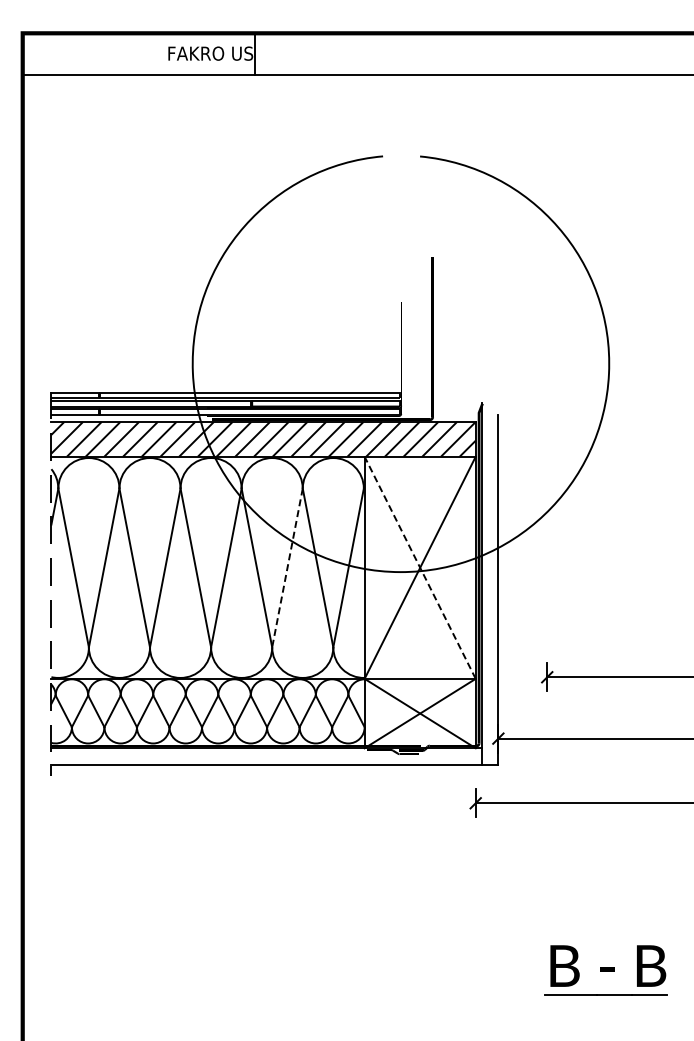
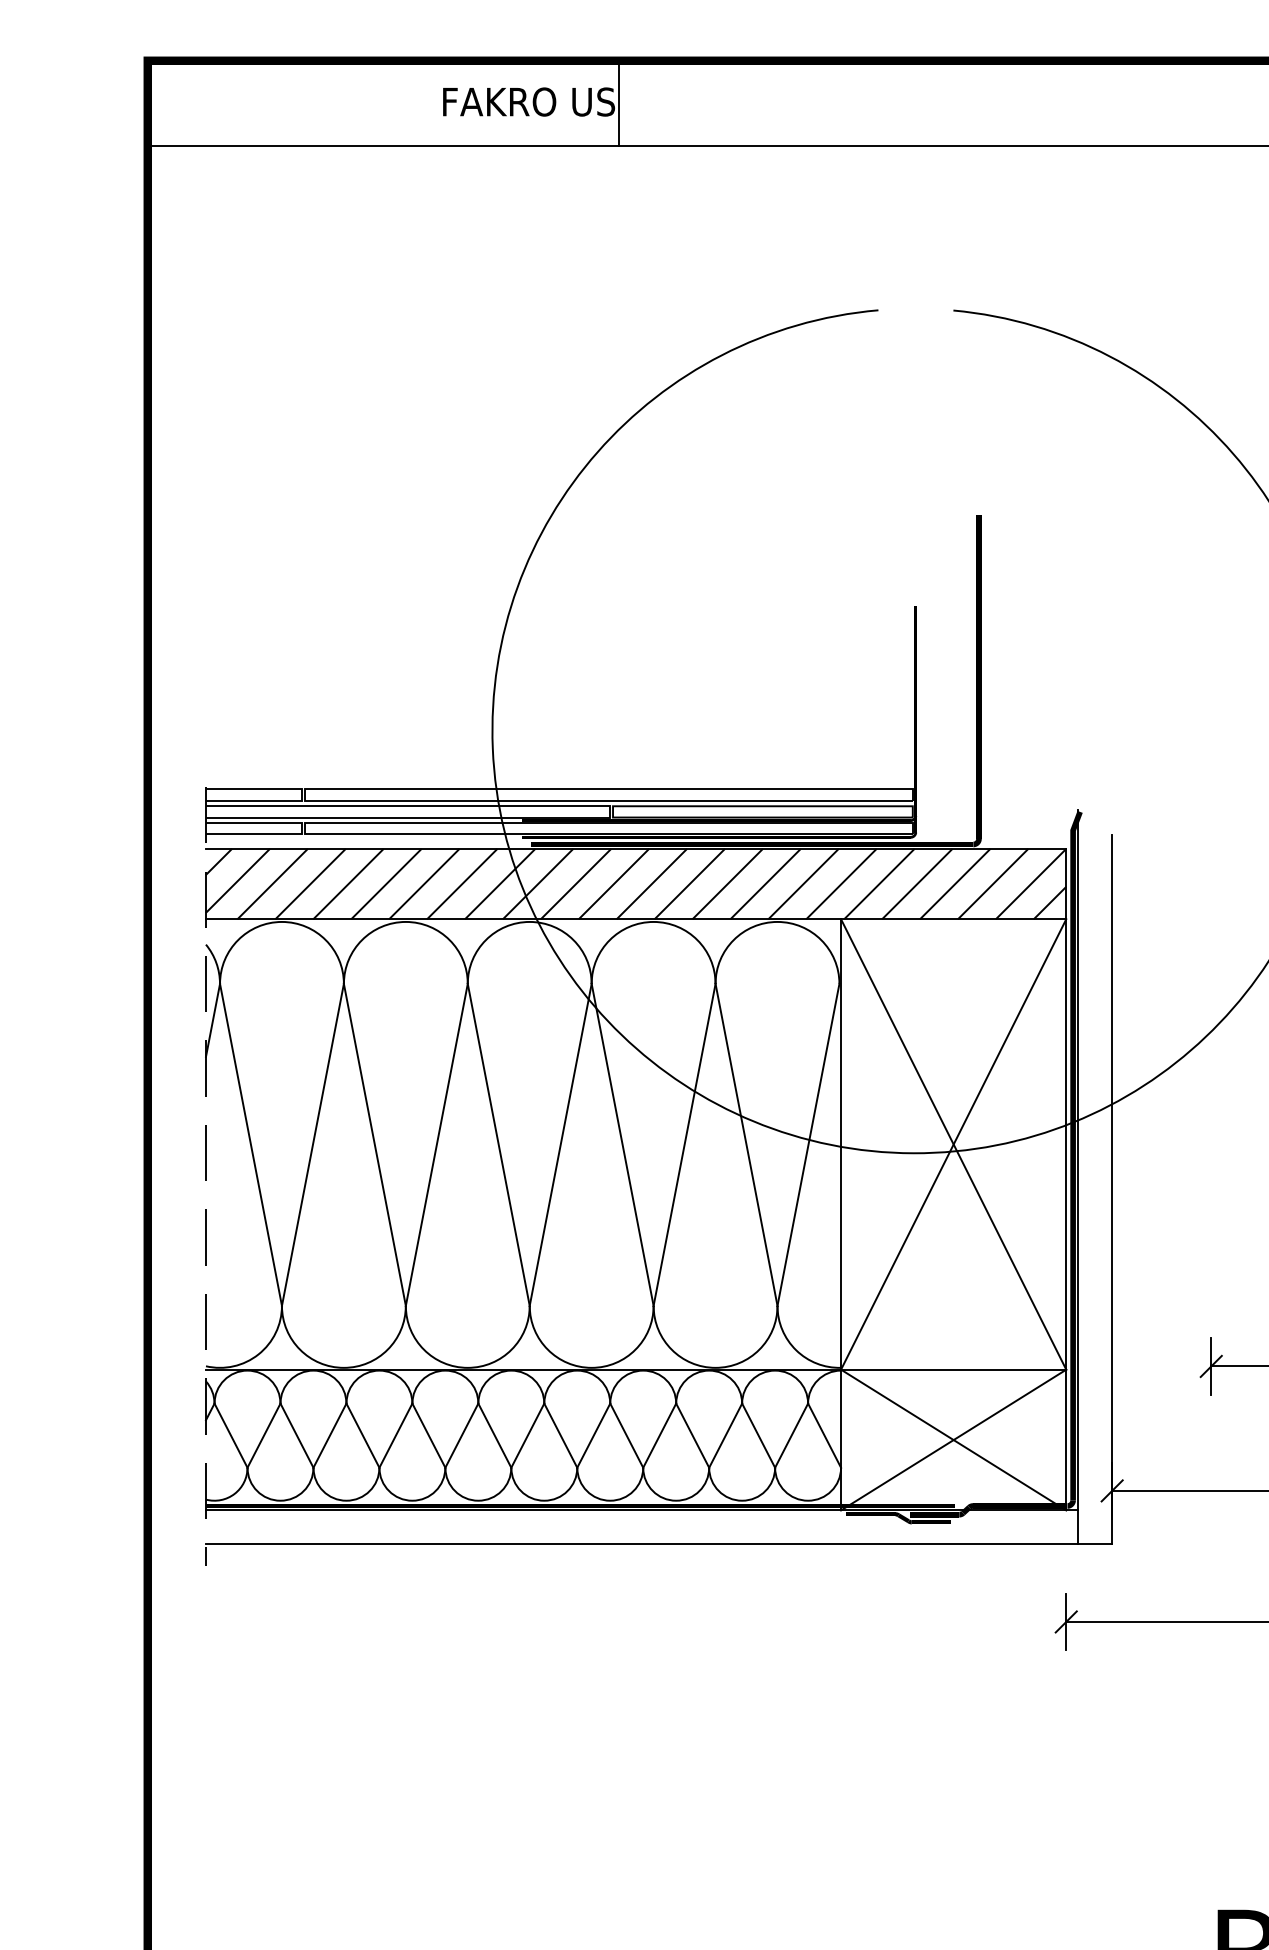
line: (419, 567) -> (952, 1143), dashed -> solid
line: (287, 568) -> (684, 1145), dashed -> solid

